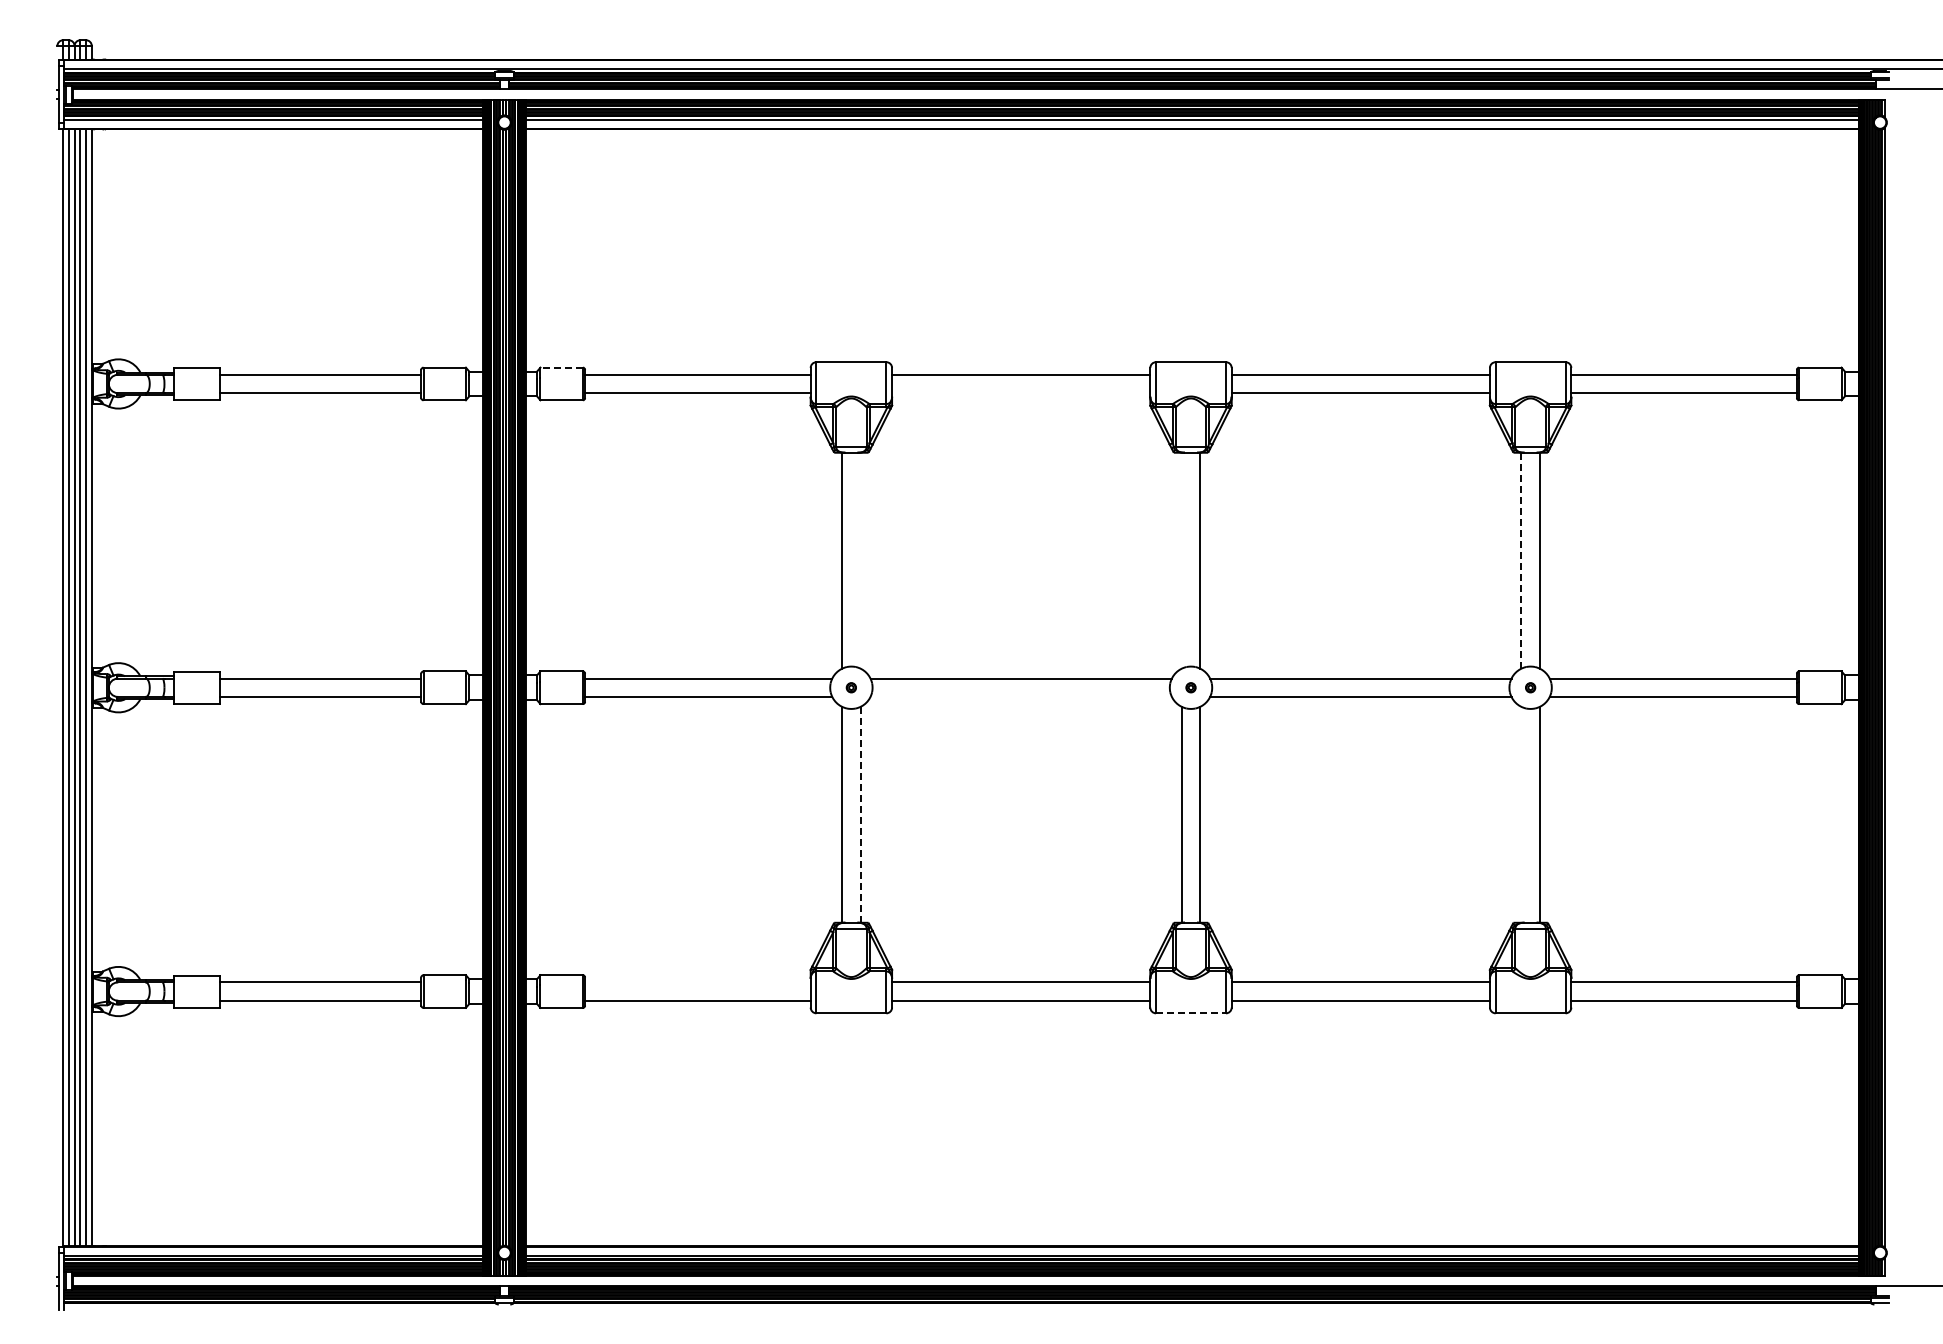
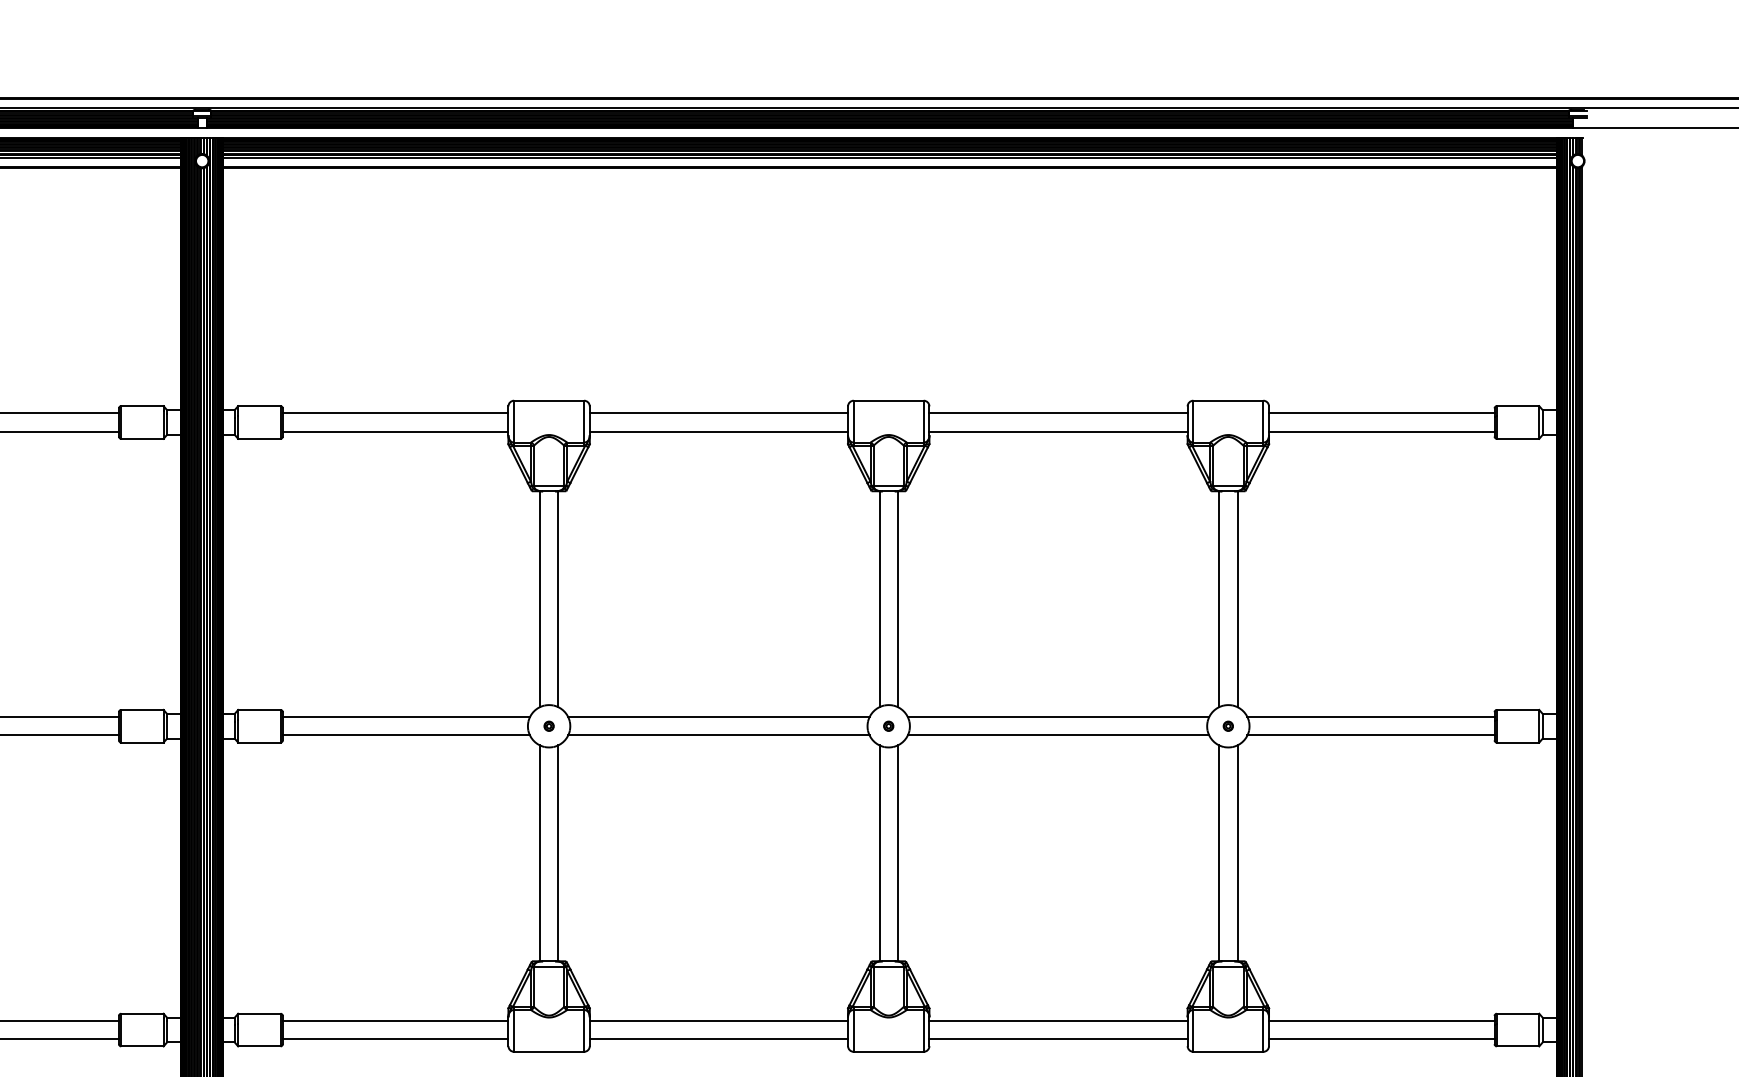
line: (561, 367) -> (259, 406), dashed -> solid
line: (1021, 393) -> (719, 432), added
line: (860, 560) -> (558, 599), added
line: (1181, 560) -> (879, 599), added
line: (1521, 560) -> (1219, 599), dashed -> solid
line: (1020, 696) -> (718, 735), added
line: (860, 814) -> (558, 853), dashed -> solid
line: (1521, 814) -> (1219, 853), added
line: (697, 982) -> (395, 1021), added
line: (1191, 1013) -> (889, 1052), dashed -> solid

